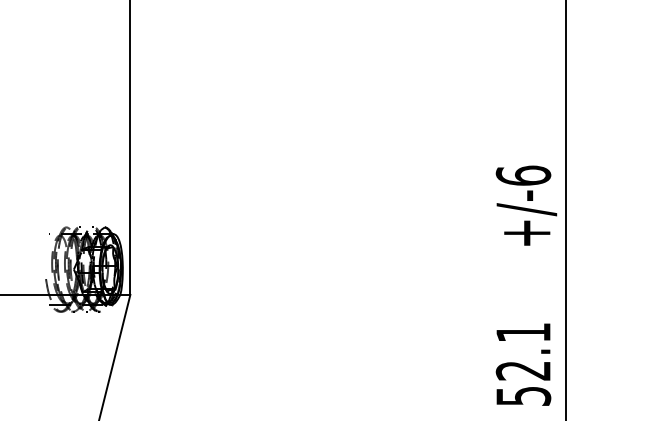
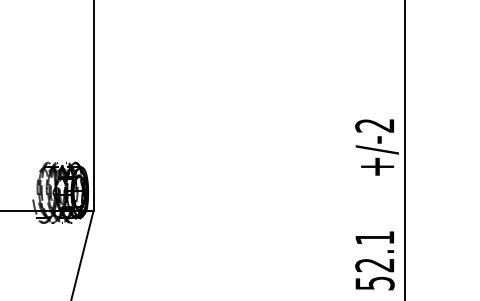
text: (523, 175) -> (374, 125), +/-6 -> +/-2

